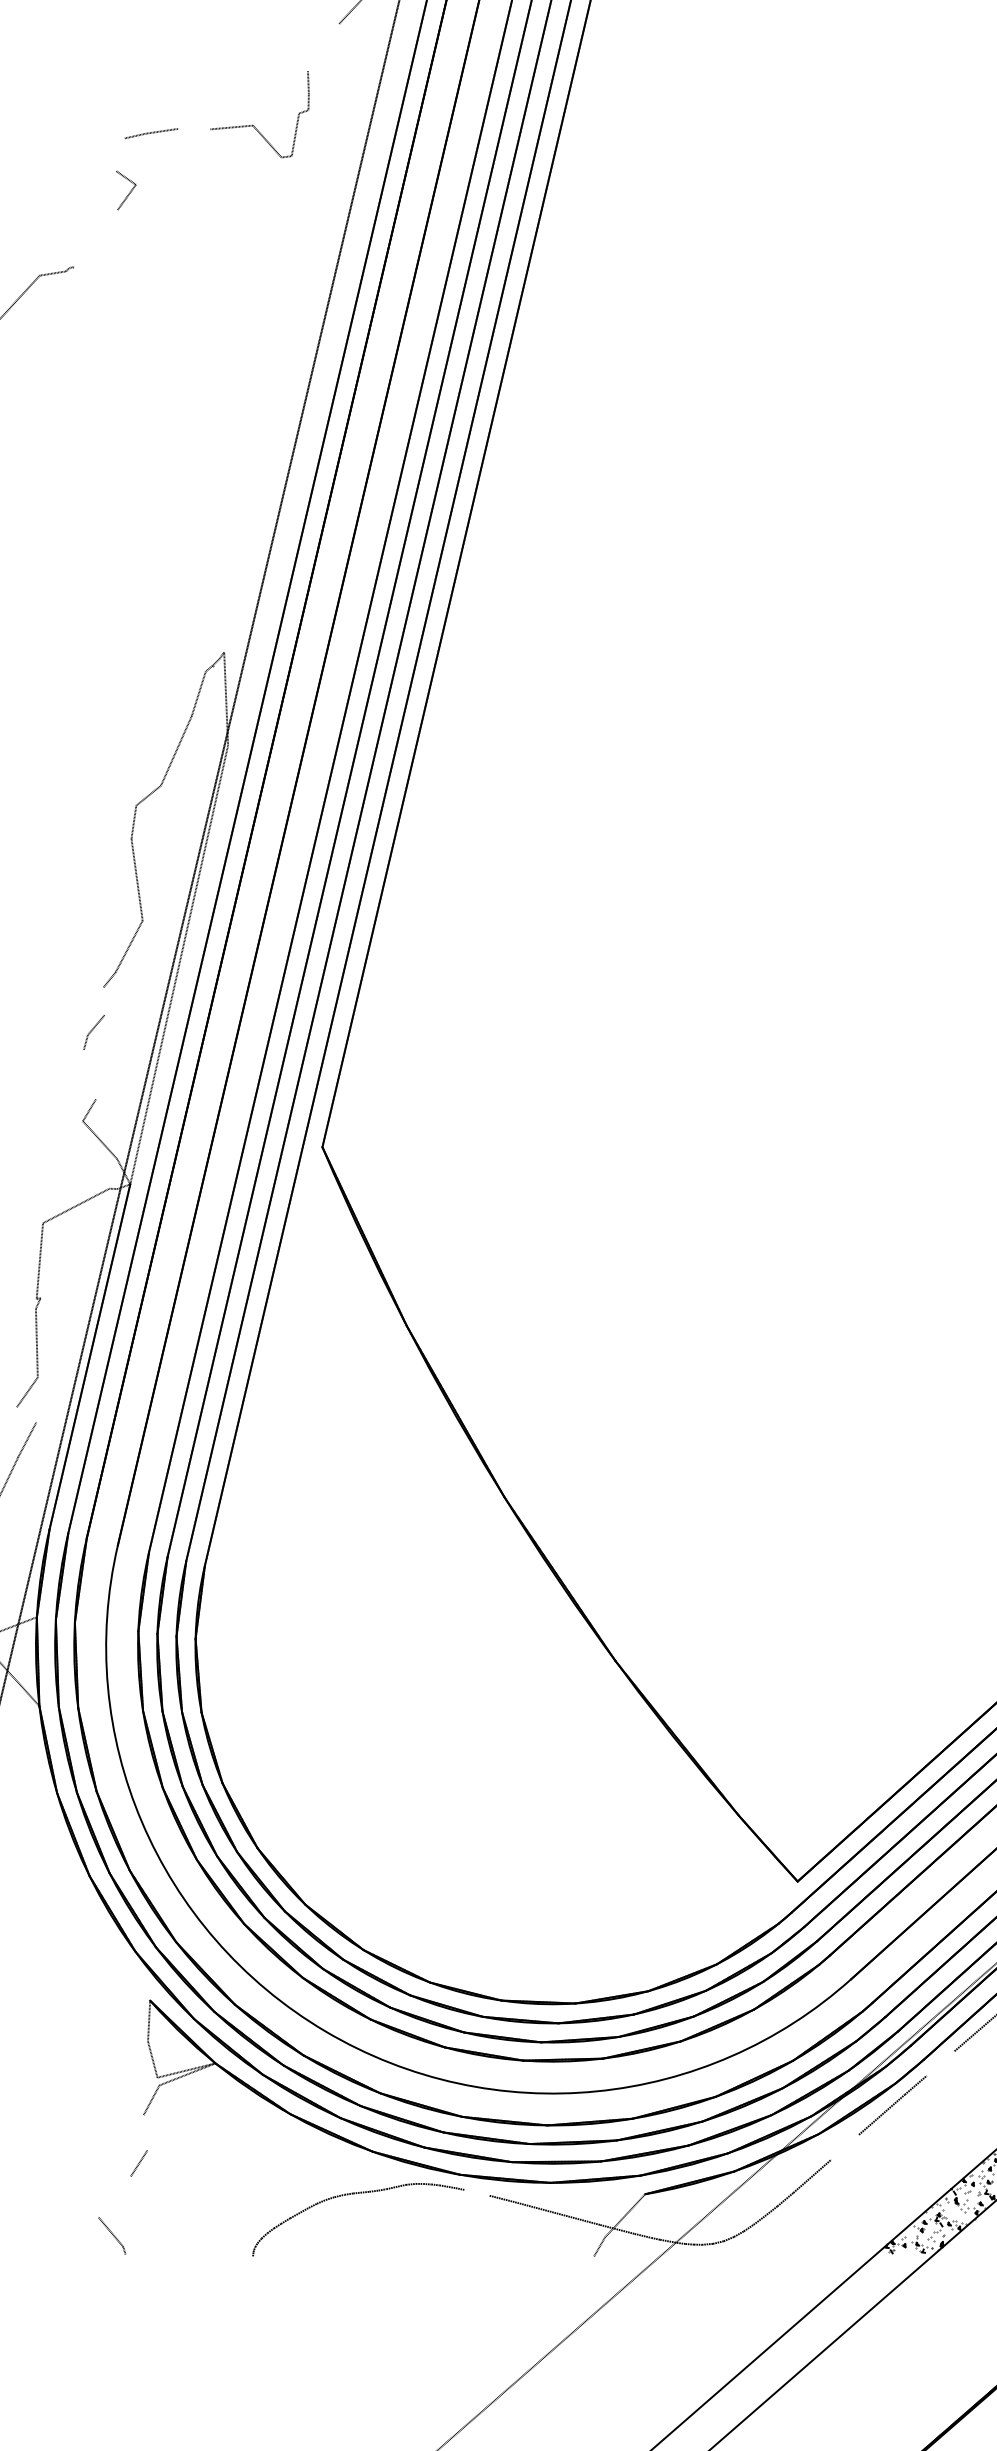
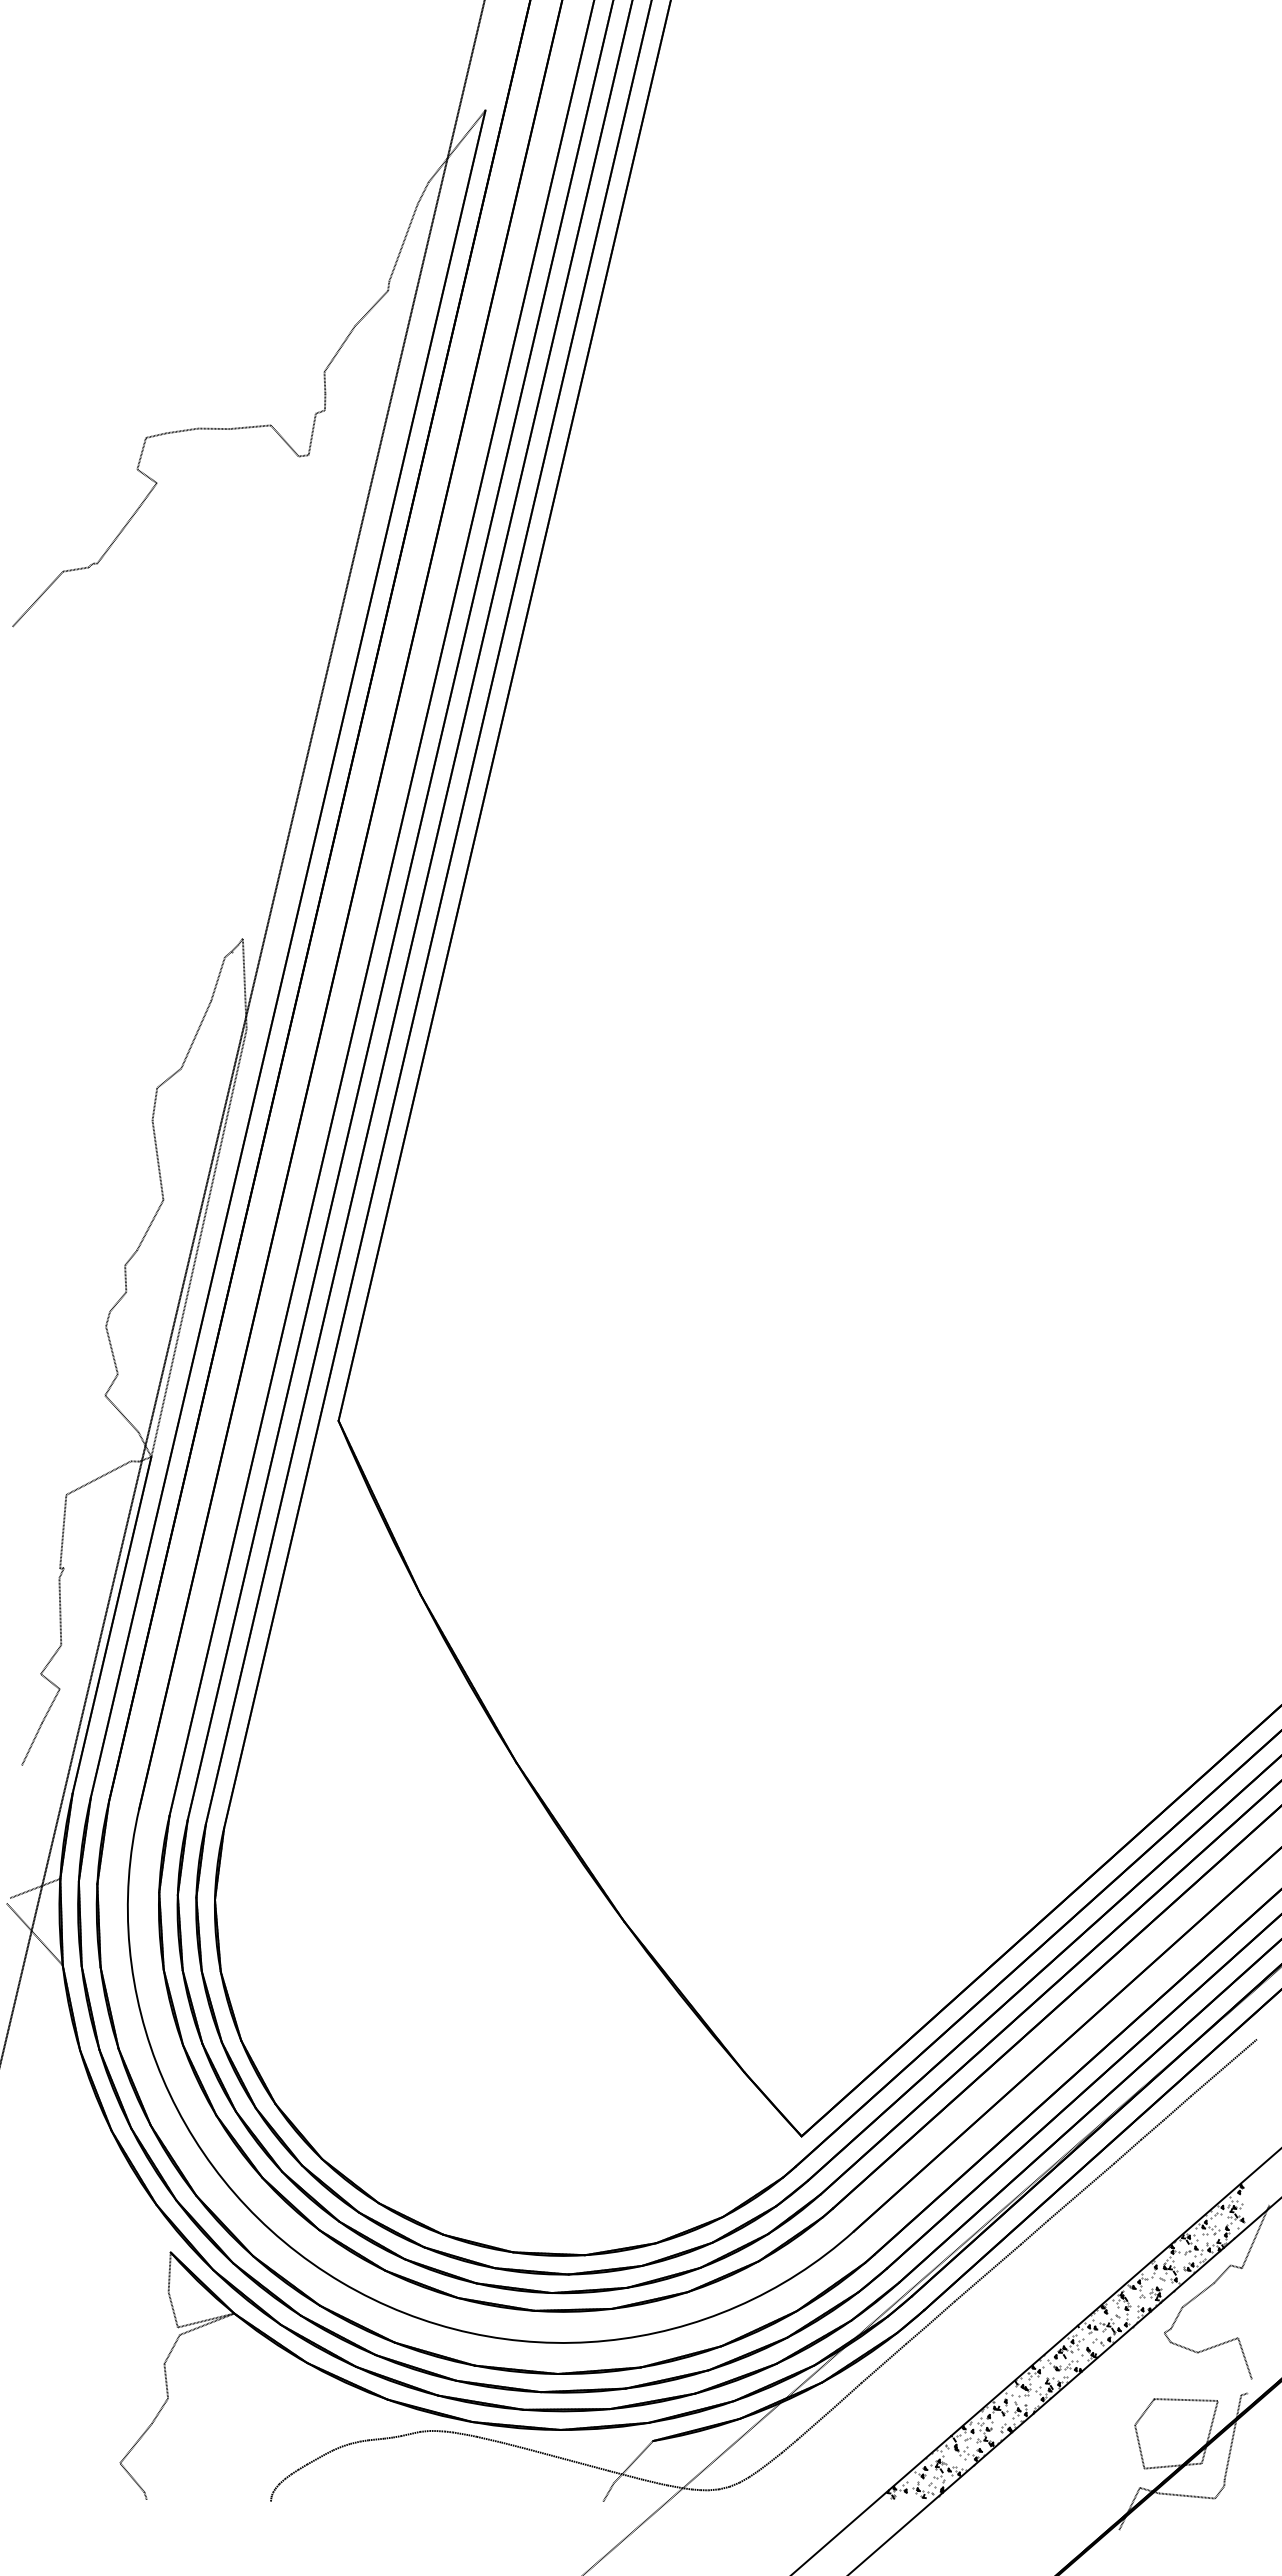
line: (323, 46) -> (339, 348), added
line: (194, 128) -> (213, 428), added
line: (120, 154) -> (141, 453), added
line: (96, 238) -> (118, 535), added
line: (103, 1001) -> (125, 1278), added
line: (89, 1075) -> (111, 1350), added
line: (25, 1414) -> (49, 1681), added
line: (940, 2063) -> (940, 2313), added
line: (145, 2132) -> (166, 2380), added
line: (844, 2147) -> (847, 2395), added
line: (476, 2192) -> (488, 2439), added
line: (115, 2196) -> (136, 2443), added

